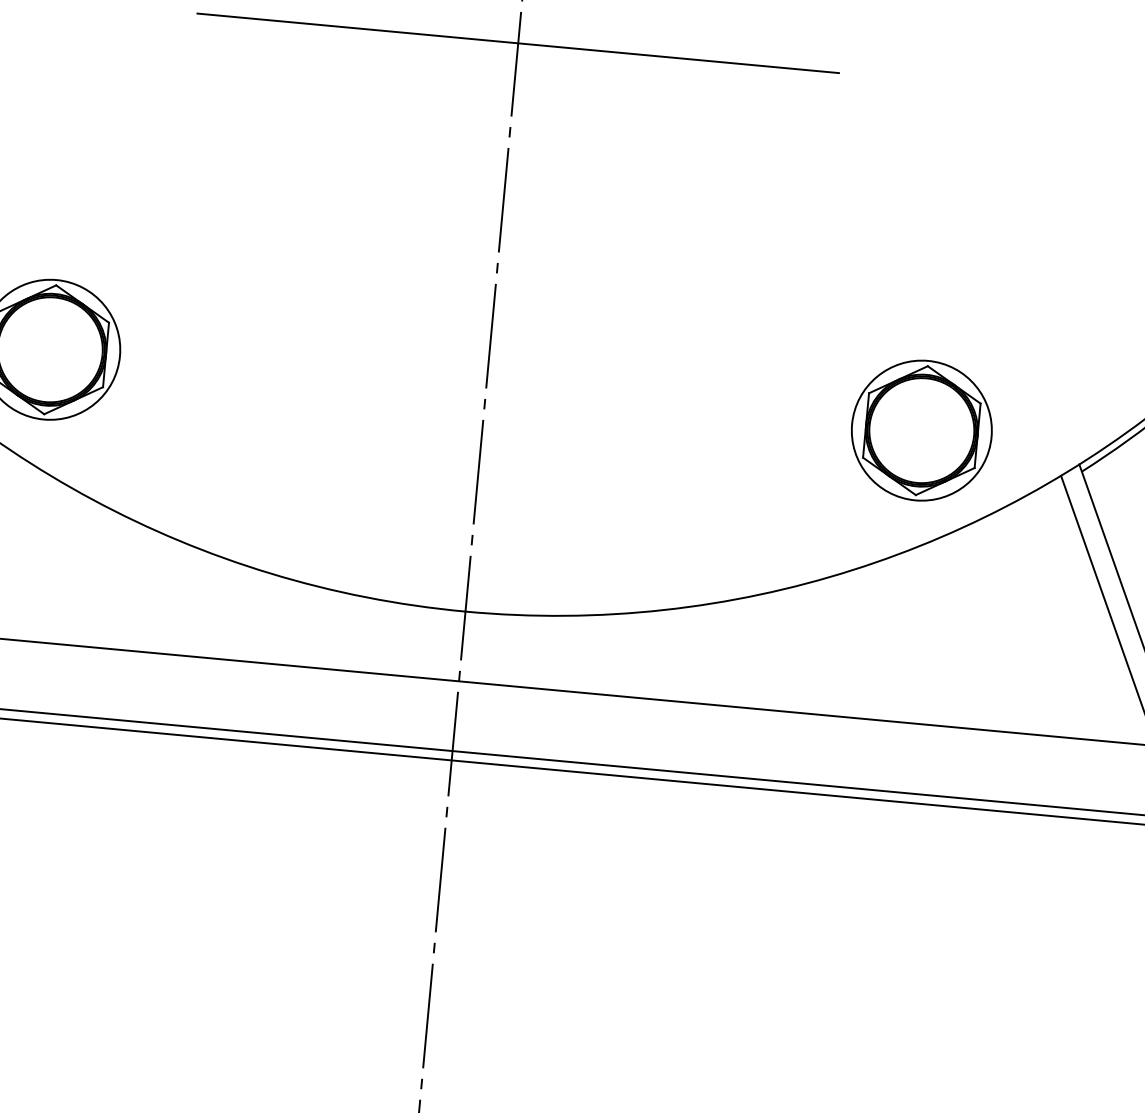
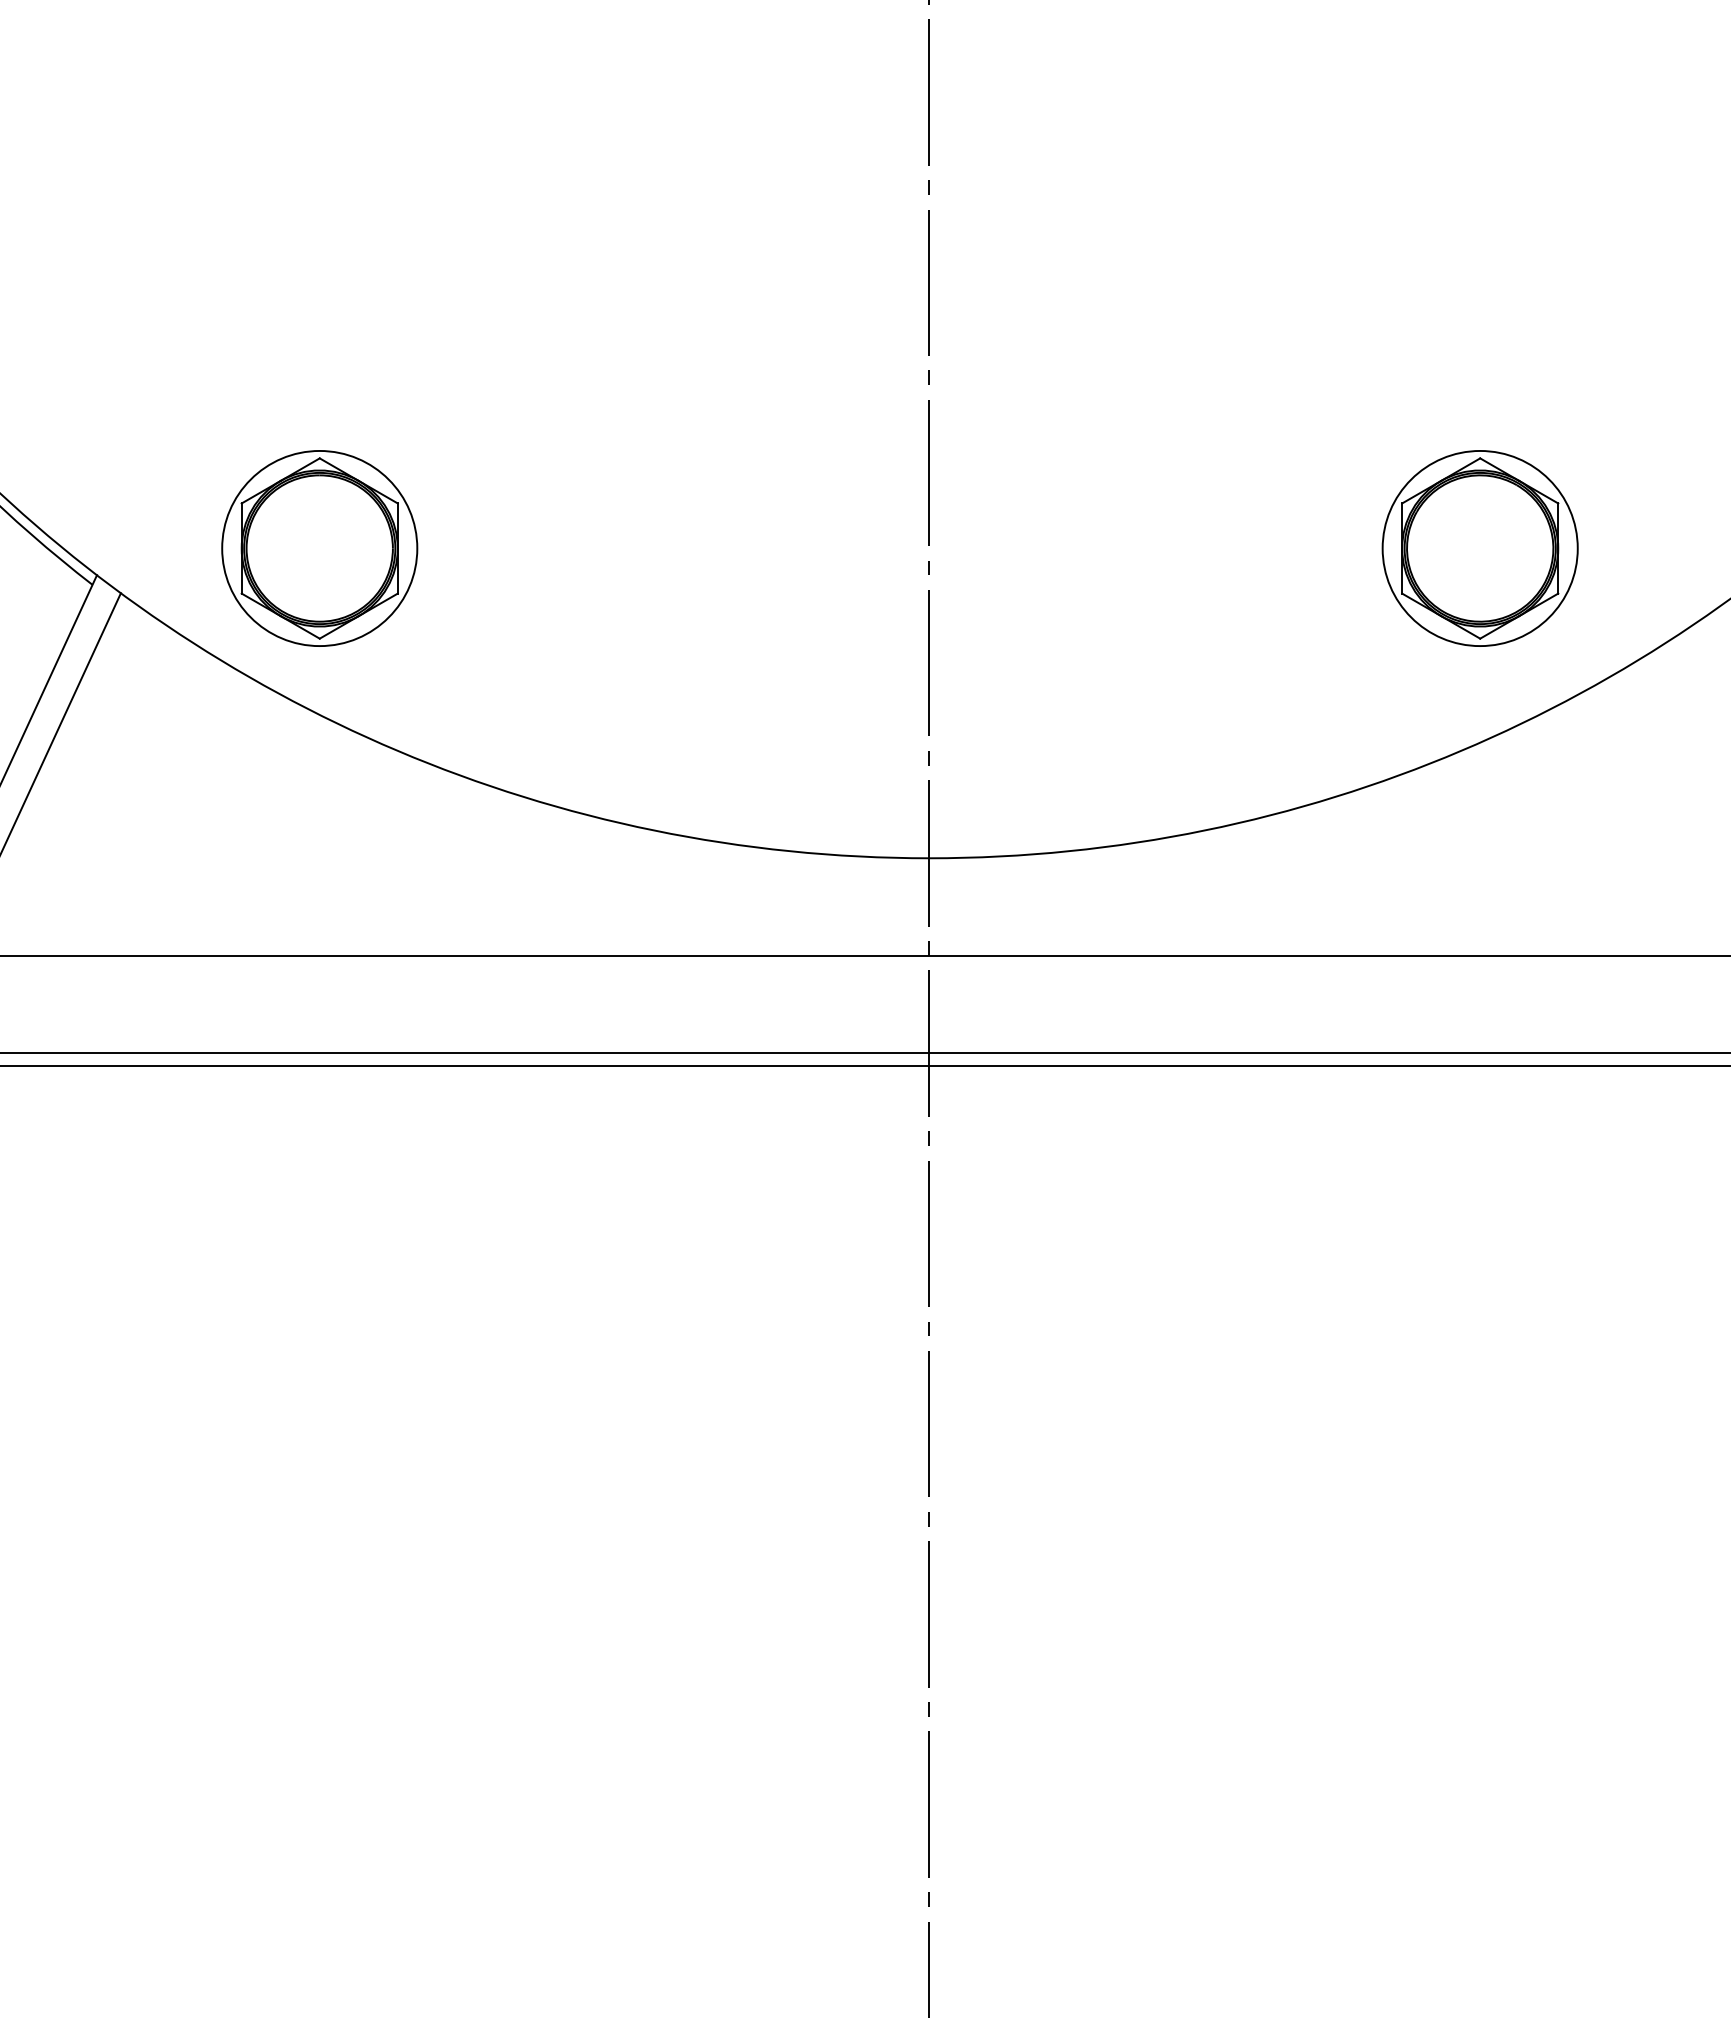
line: (518, 43) -> (929, 63), removed
part: (921, 430) -> (1479, 548), moved

